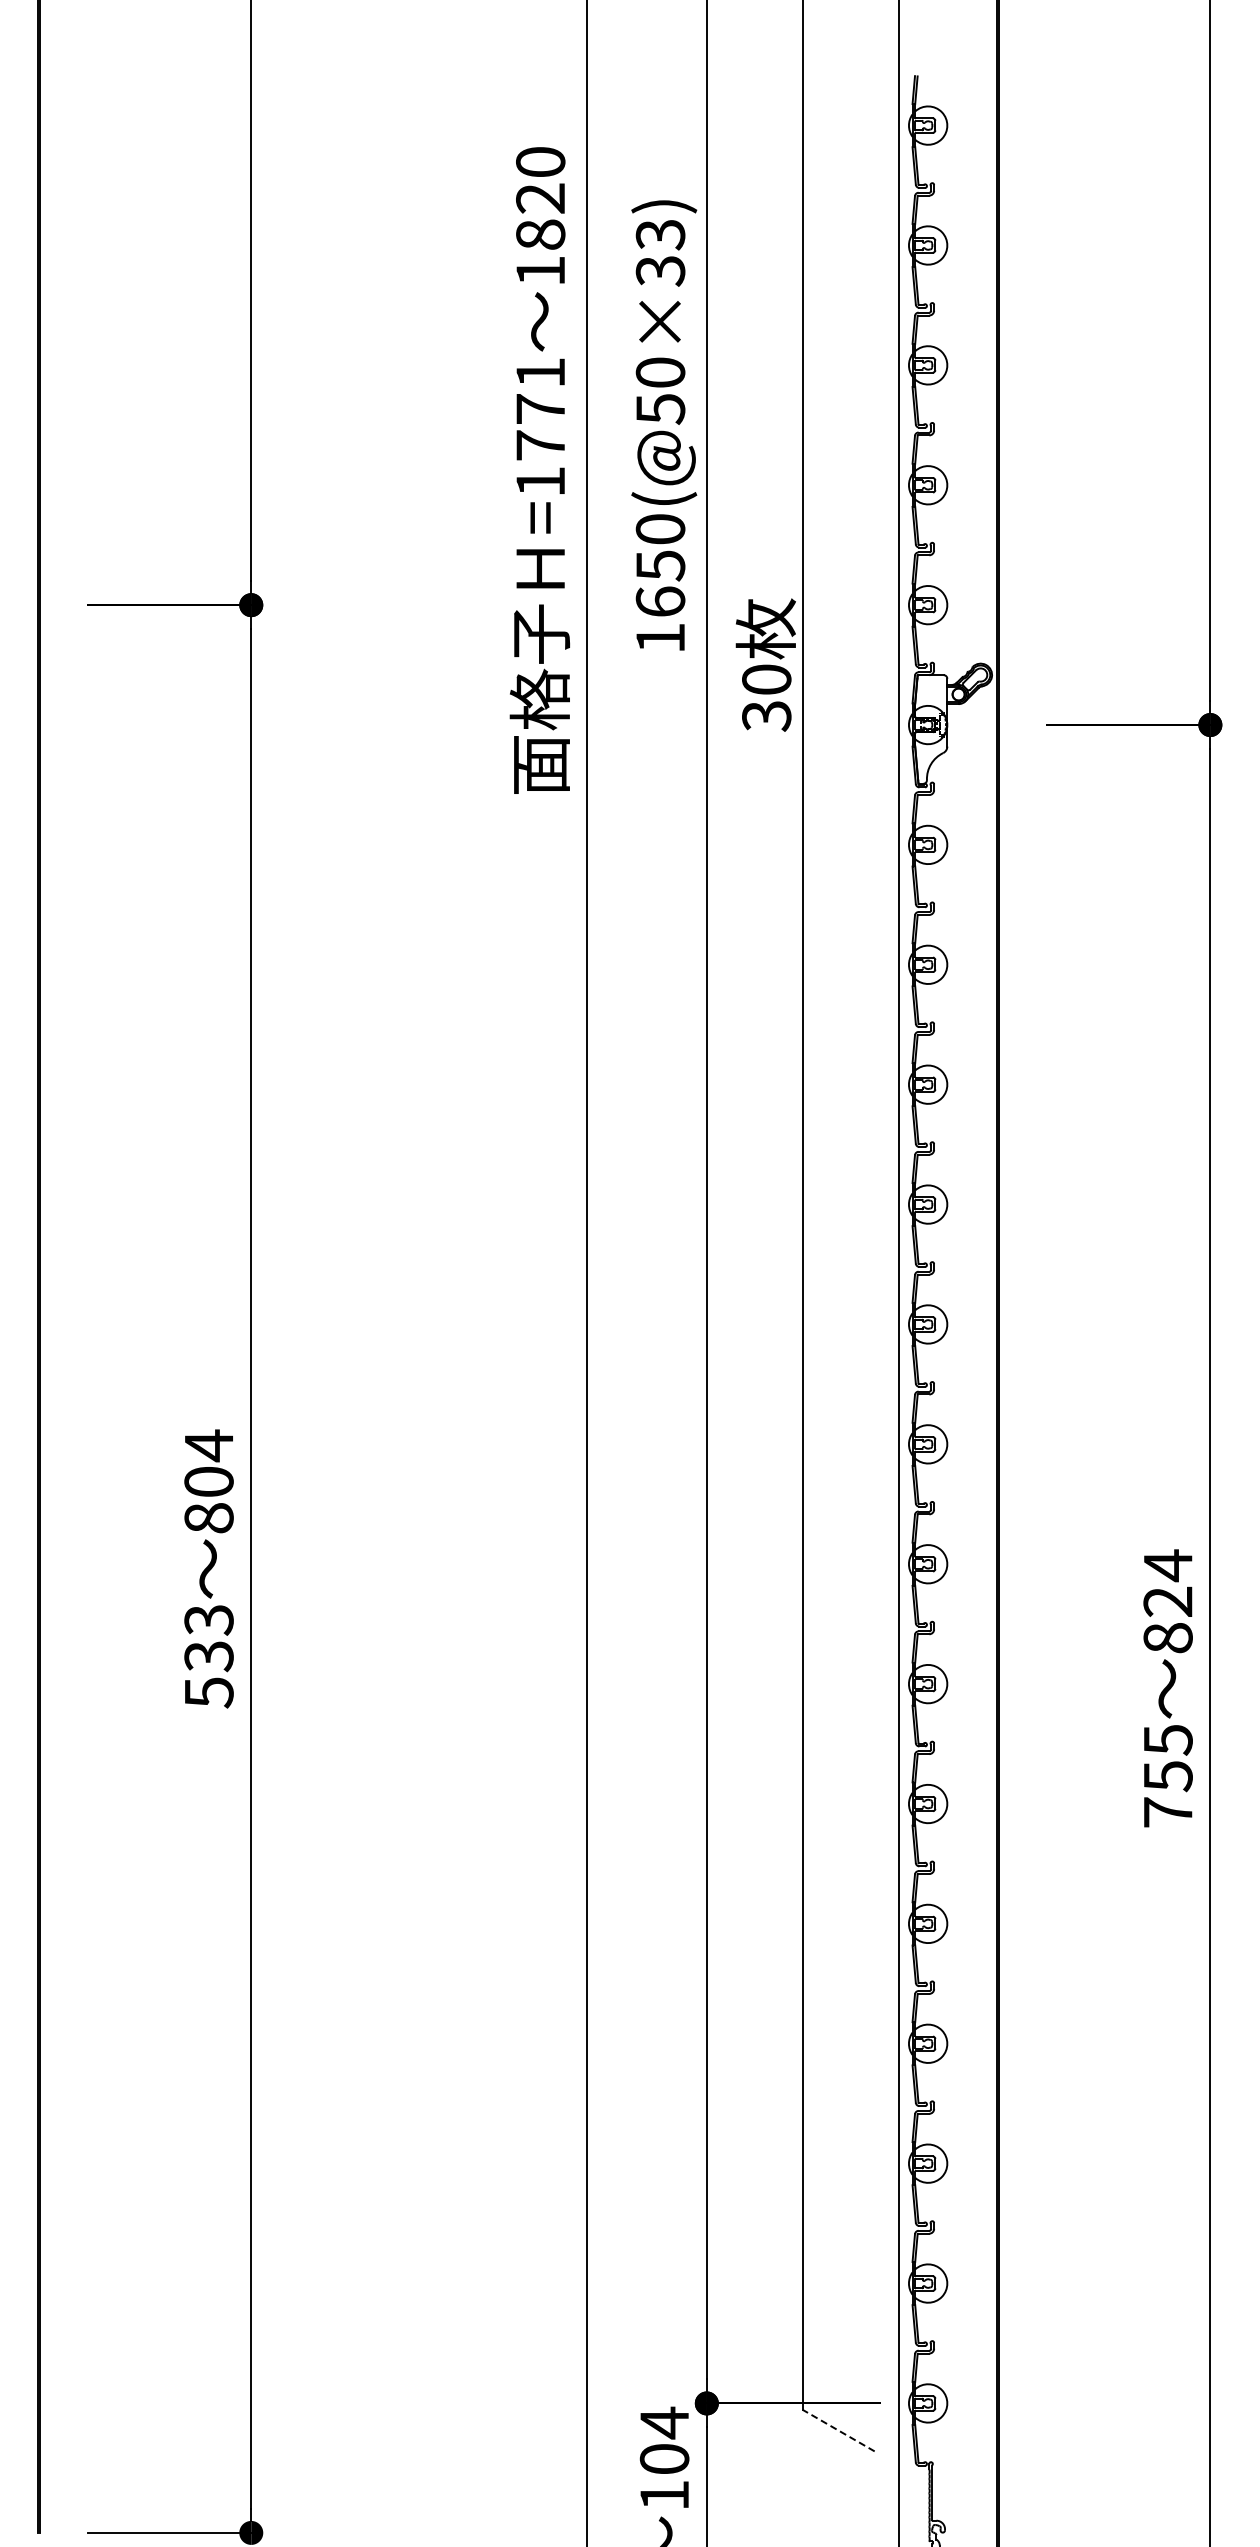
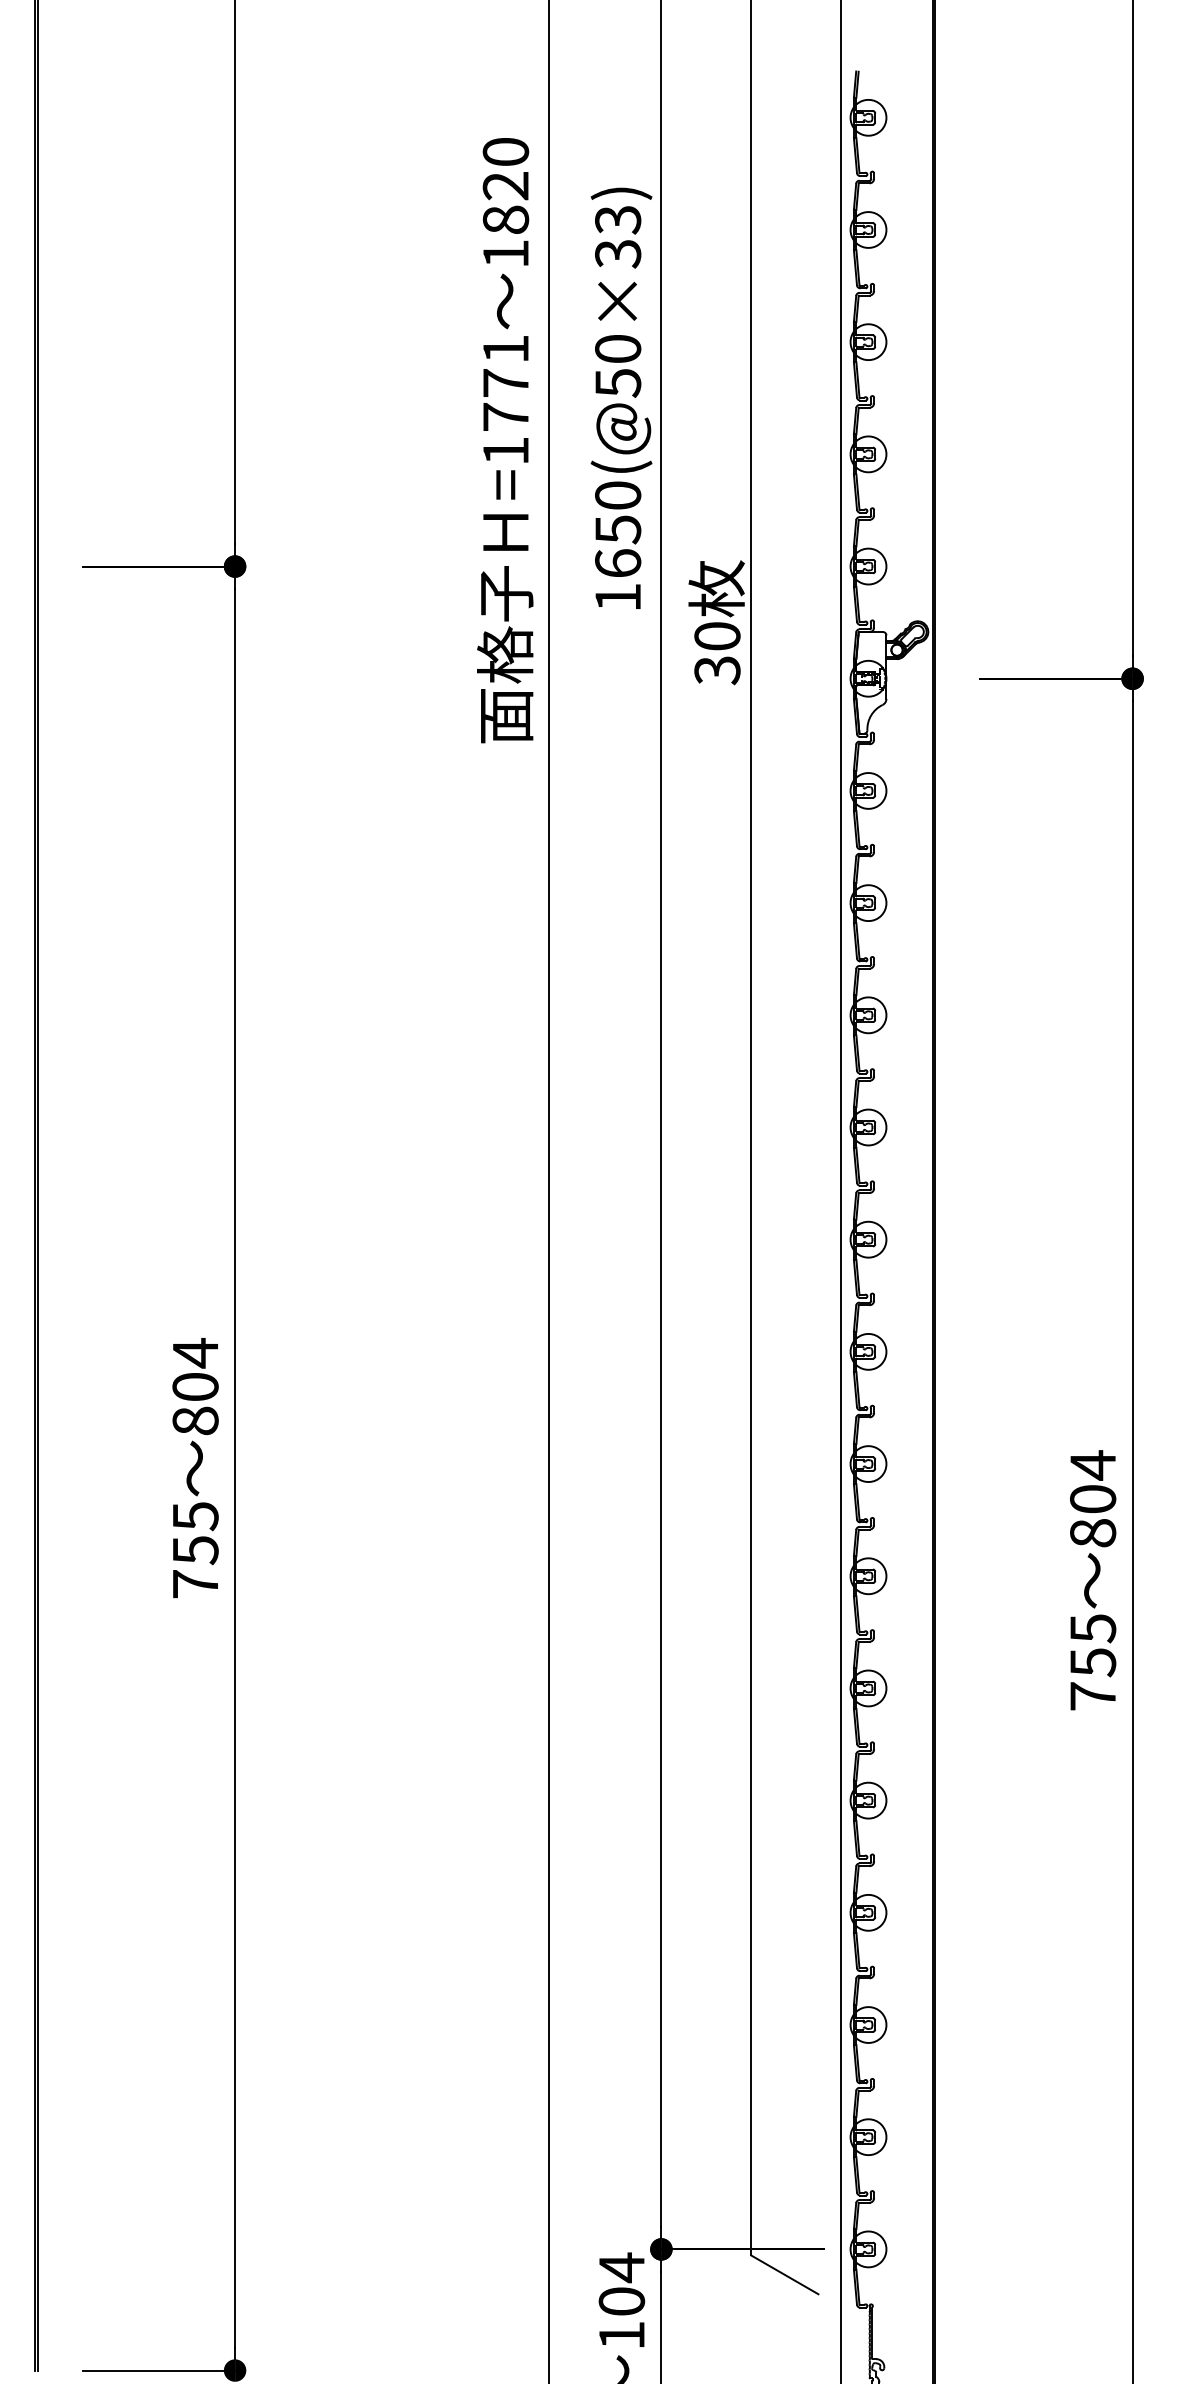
text: (1167, 1601) -> (1092, 1498), 824 -> 804
text: (208, 1656) -> (195, 1550), 533 -> 755
line: (838, 2430) -> (784, 2274), dashed -> solid

